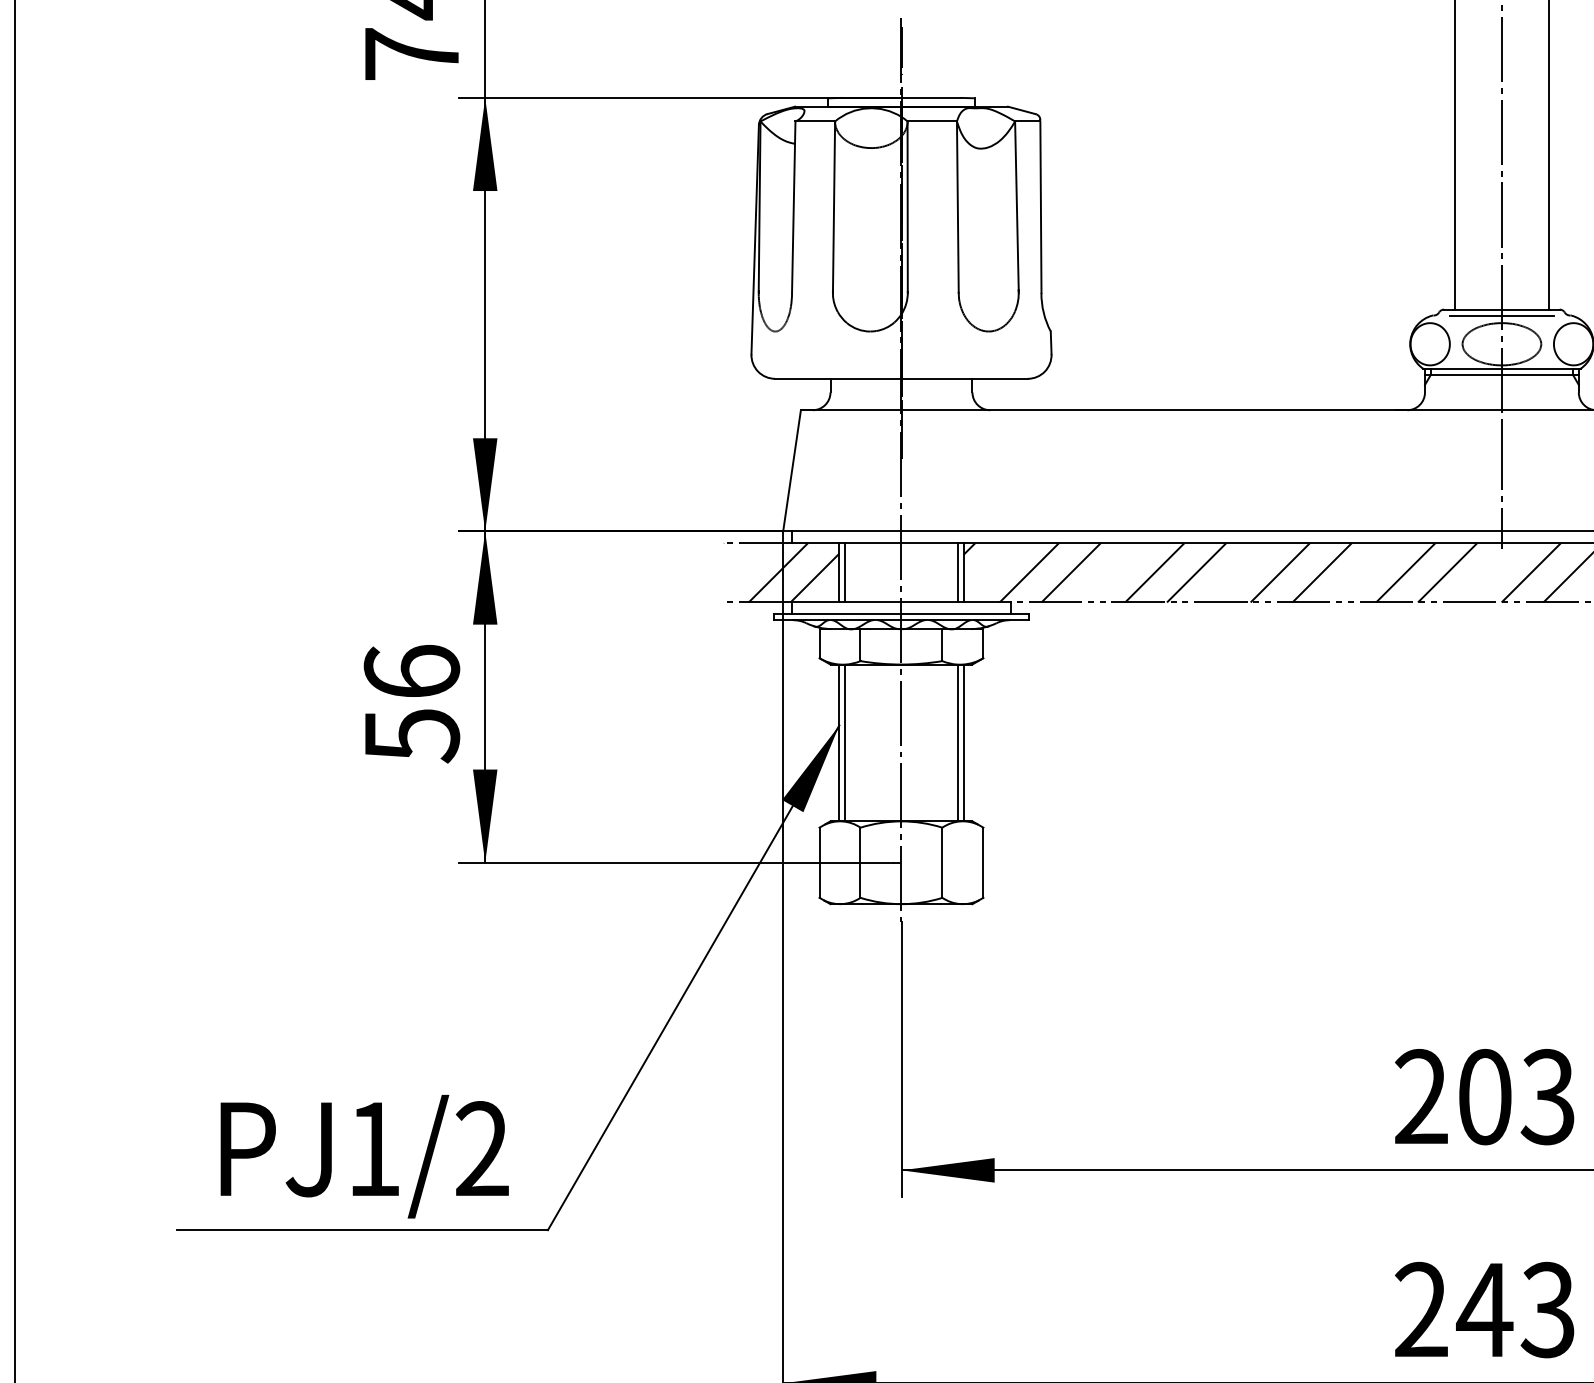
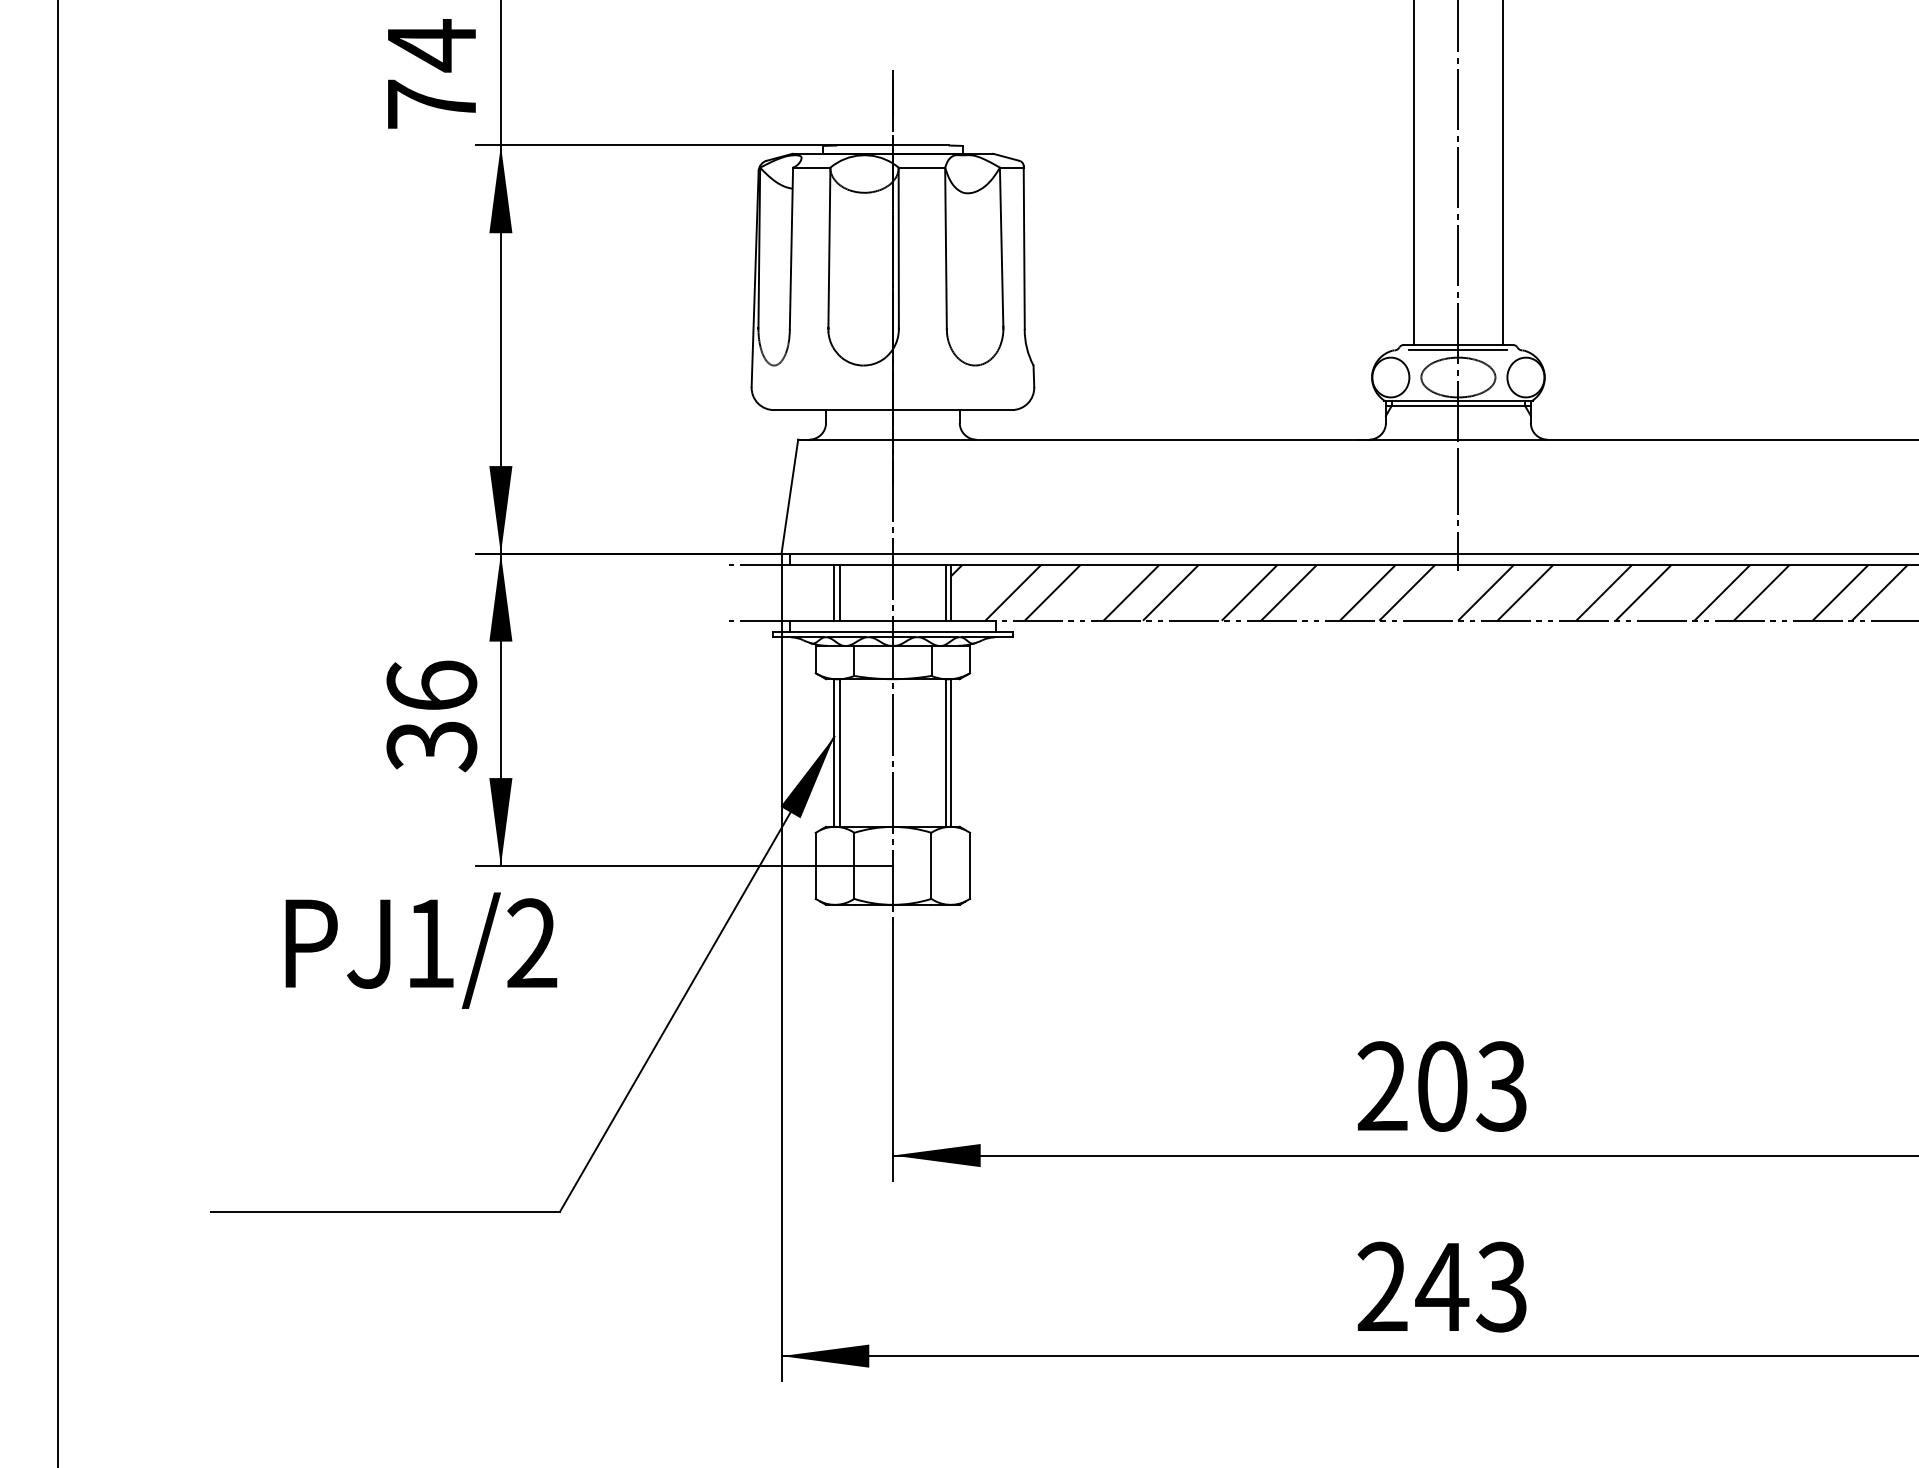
hatch: (781, 572) -> (779, 592), removed
text: (411, 736) -> (431, 746), 56 -> 36
text: (364, 1156) -> (421, 950), moved

